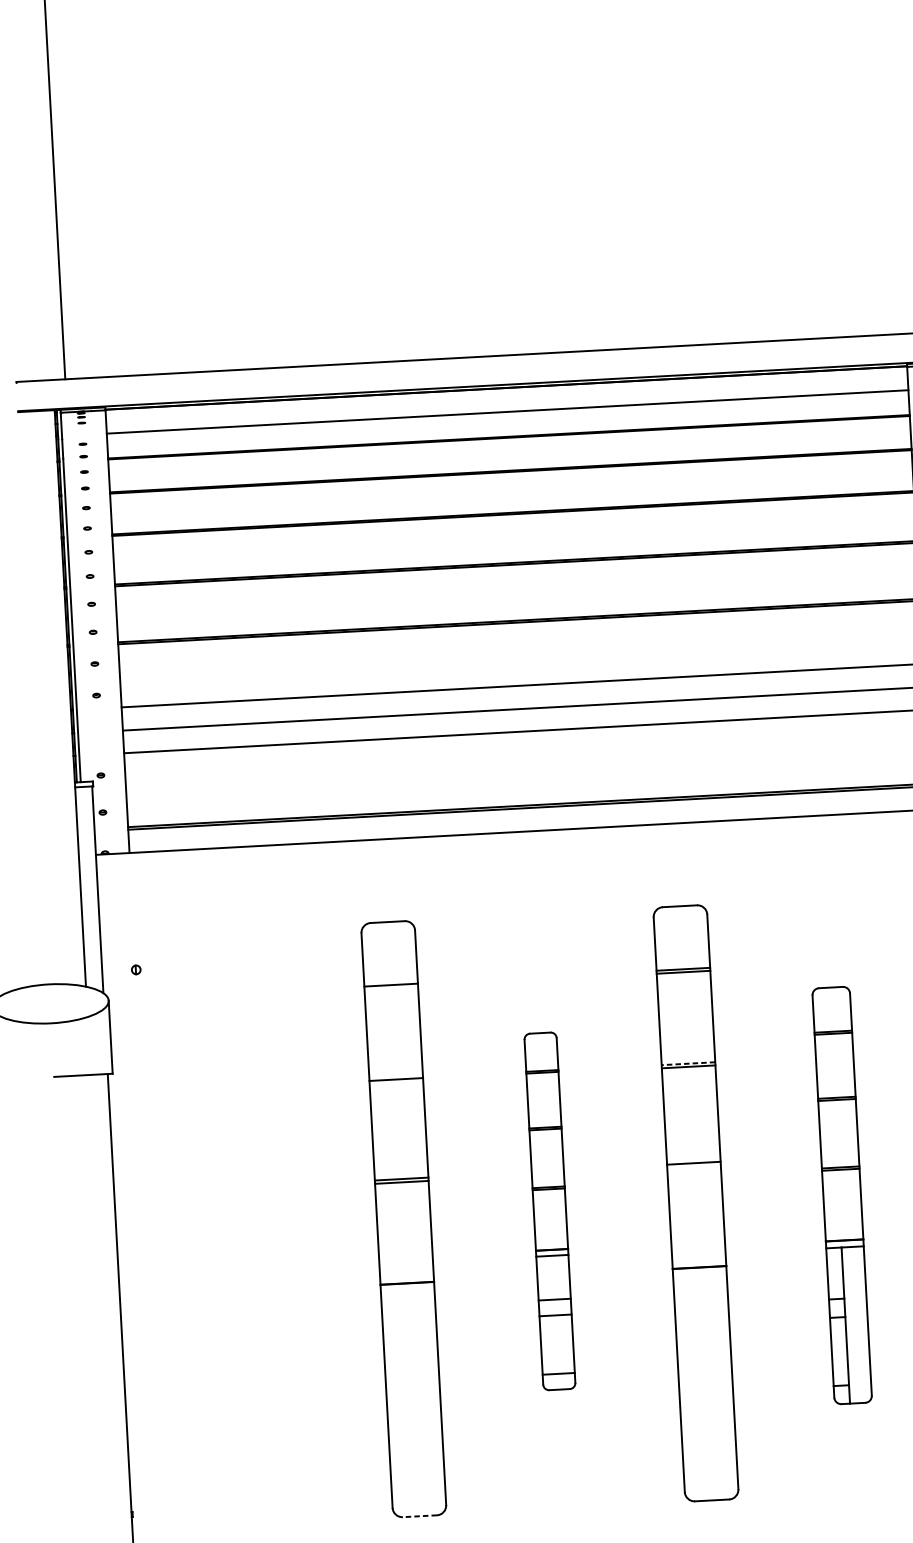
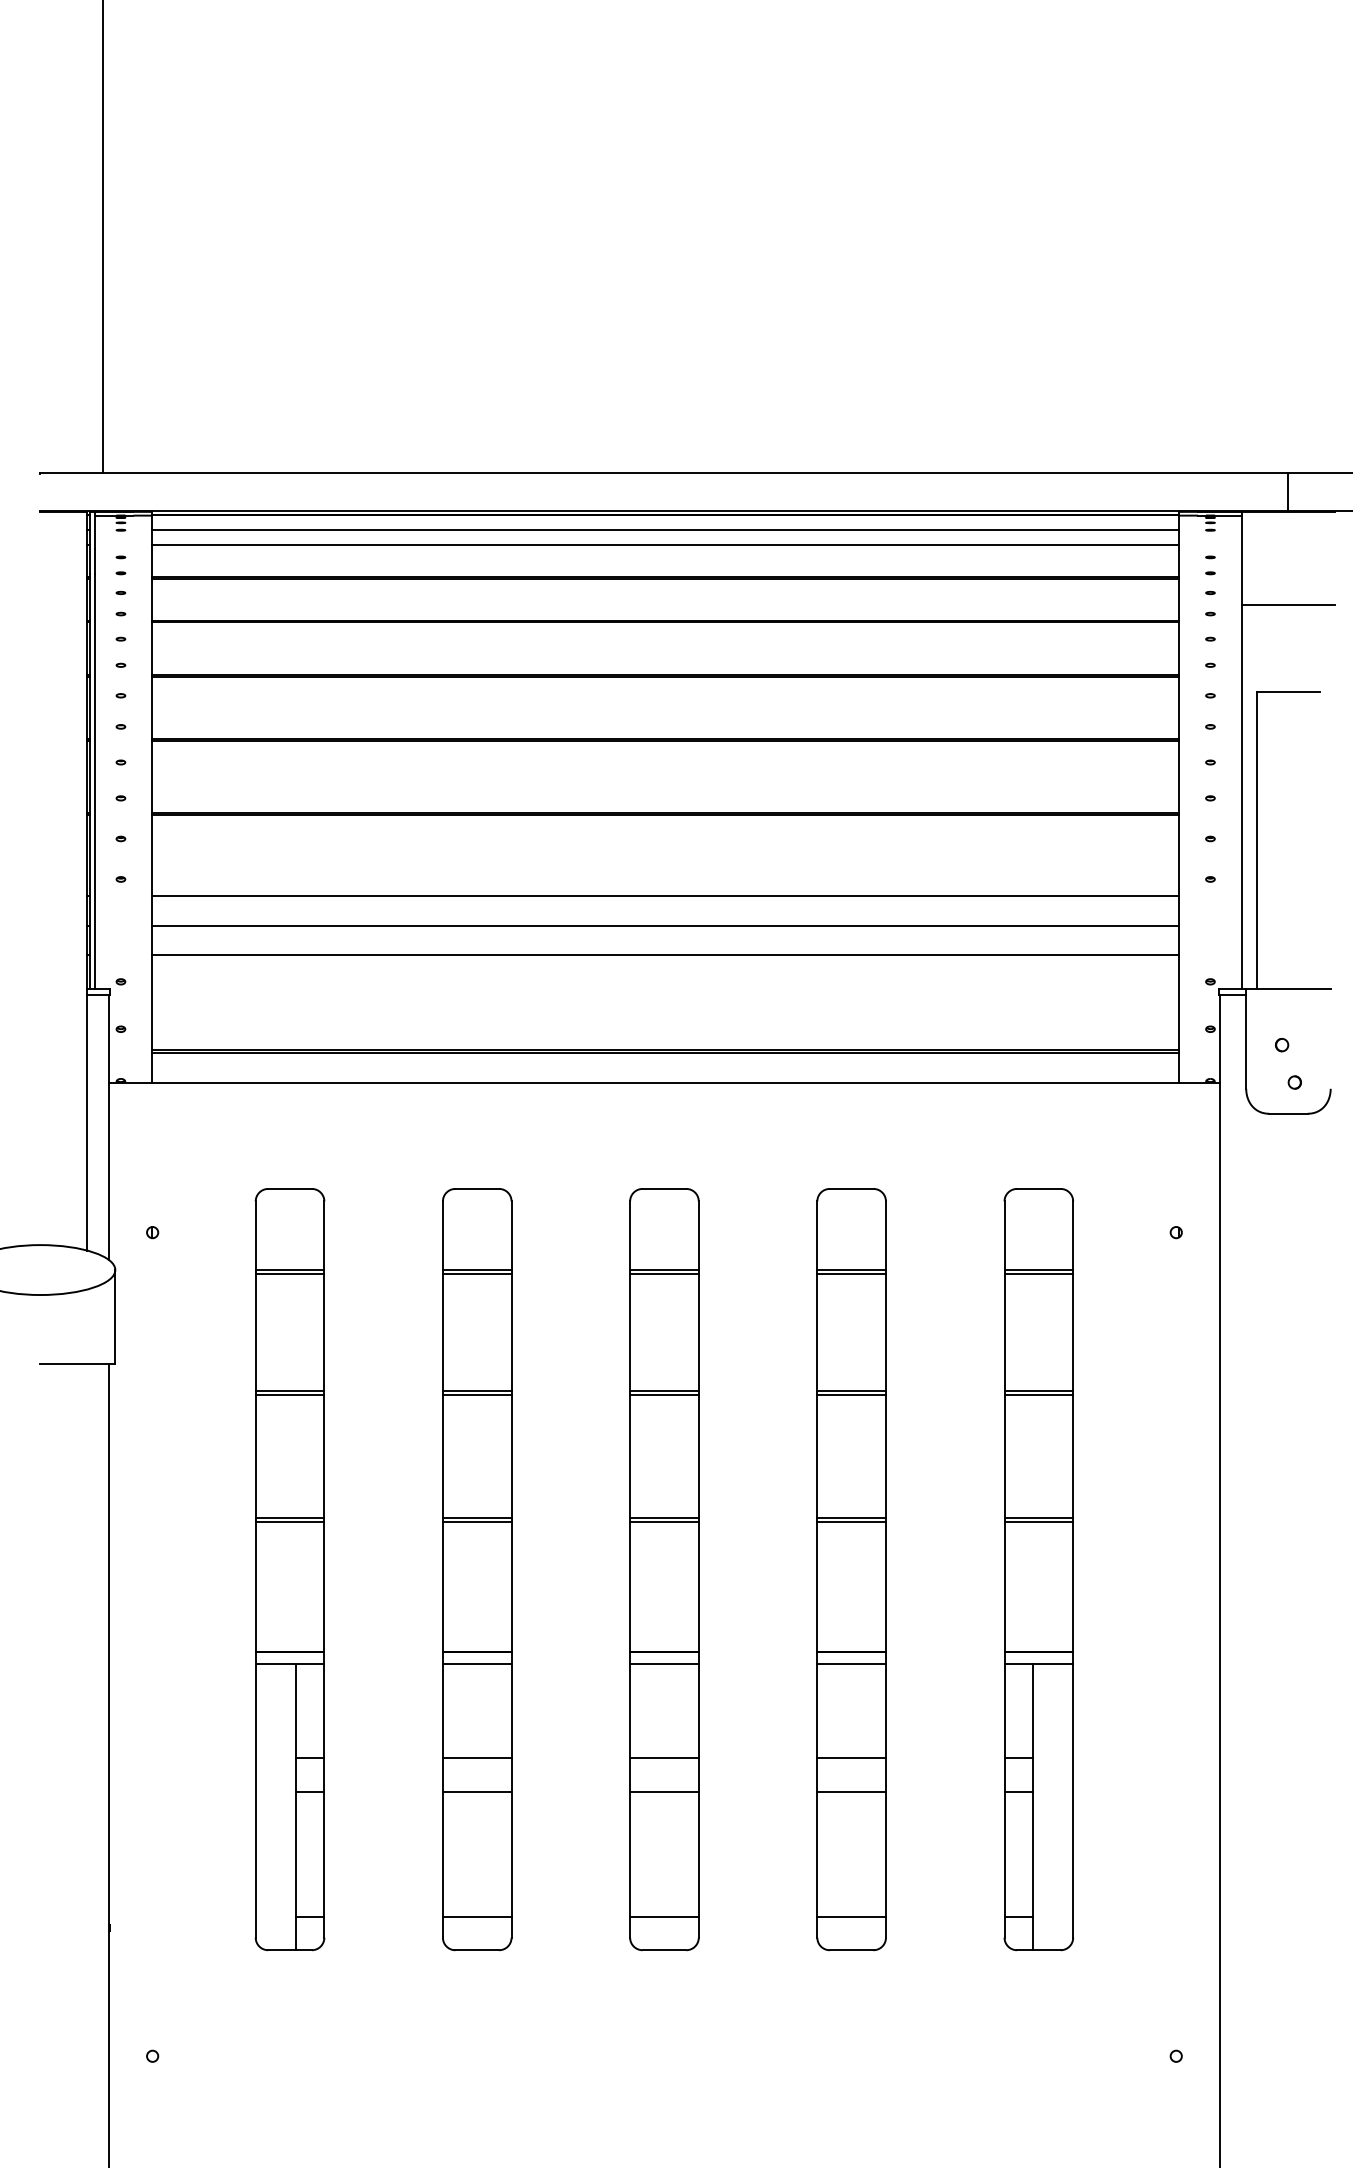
line: (506, 399) -> (665, 529), added
line: (390, 988) -> (476, 1273), added
line: (688, 1063) -> (851, 1390), dashed -> solid
line: (395, 1082) -> (476, 1394), added
line: (693, 1166) -> (851, 1522), added
part: (841, 1195) -> (1038, 1569), size x1.43
part: (549, 1211) -> (664, 1569), size x1.67
part: (257, 1227) -> (289, 1569), added
line: (699, 1277) -> (851, 1664), added
line: (407, 1293) -> (476, 1664), added
line: (703, 1350) -> (851, 1758), added
line: (411, 1366) -> (476, 1758), added
line: (705, 1376) -> (851, 1791), added
line: (412, 1392) -> (476, 1791), added
line: (710, 1474) -> (851, 1916), added
line: (417, 1489) -> (476, 1916), added
line: (420, 1516) -> (477, 1950), dashed -> solid

